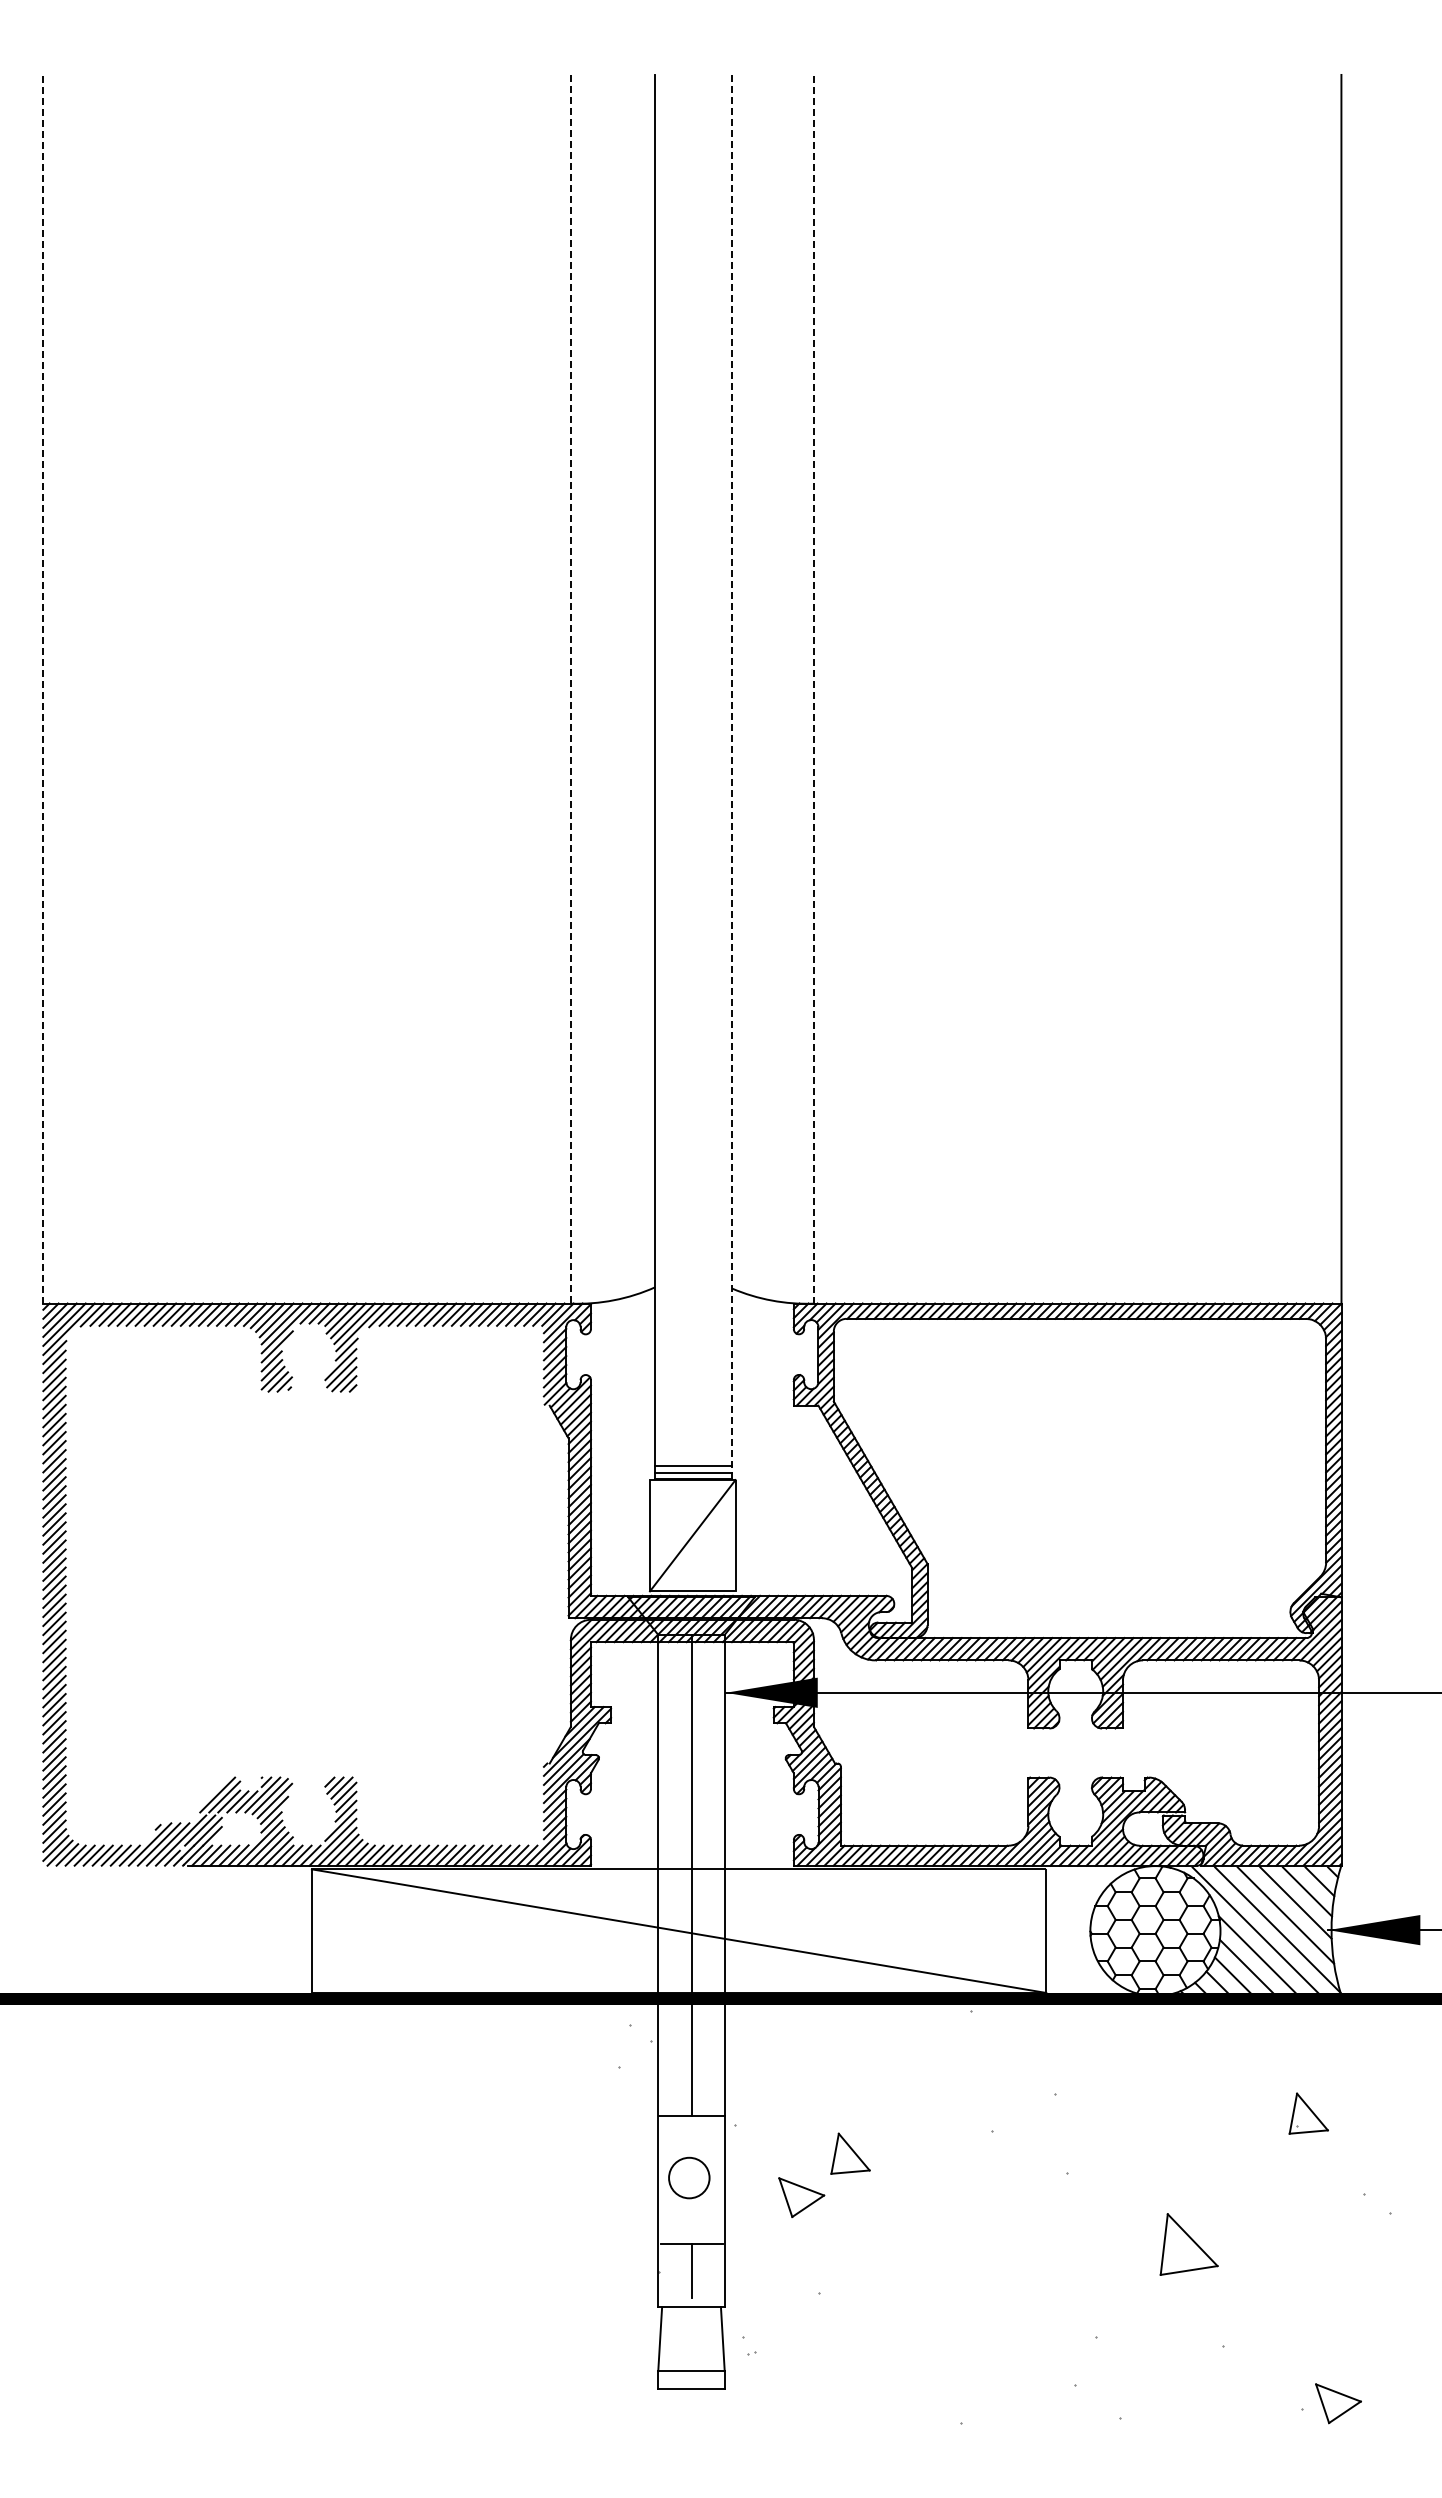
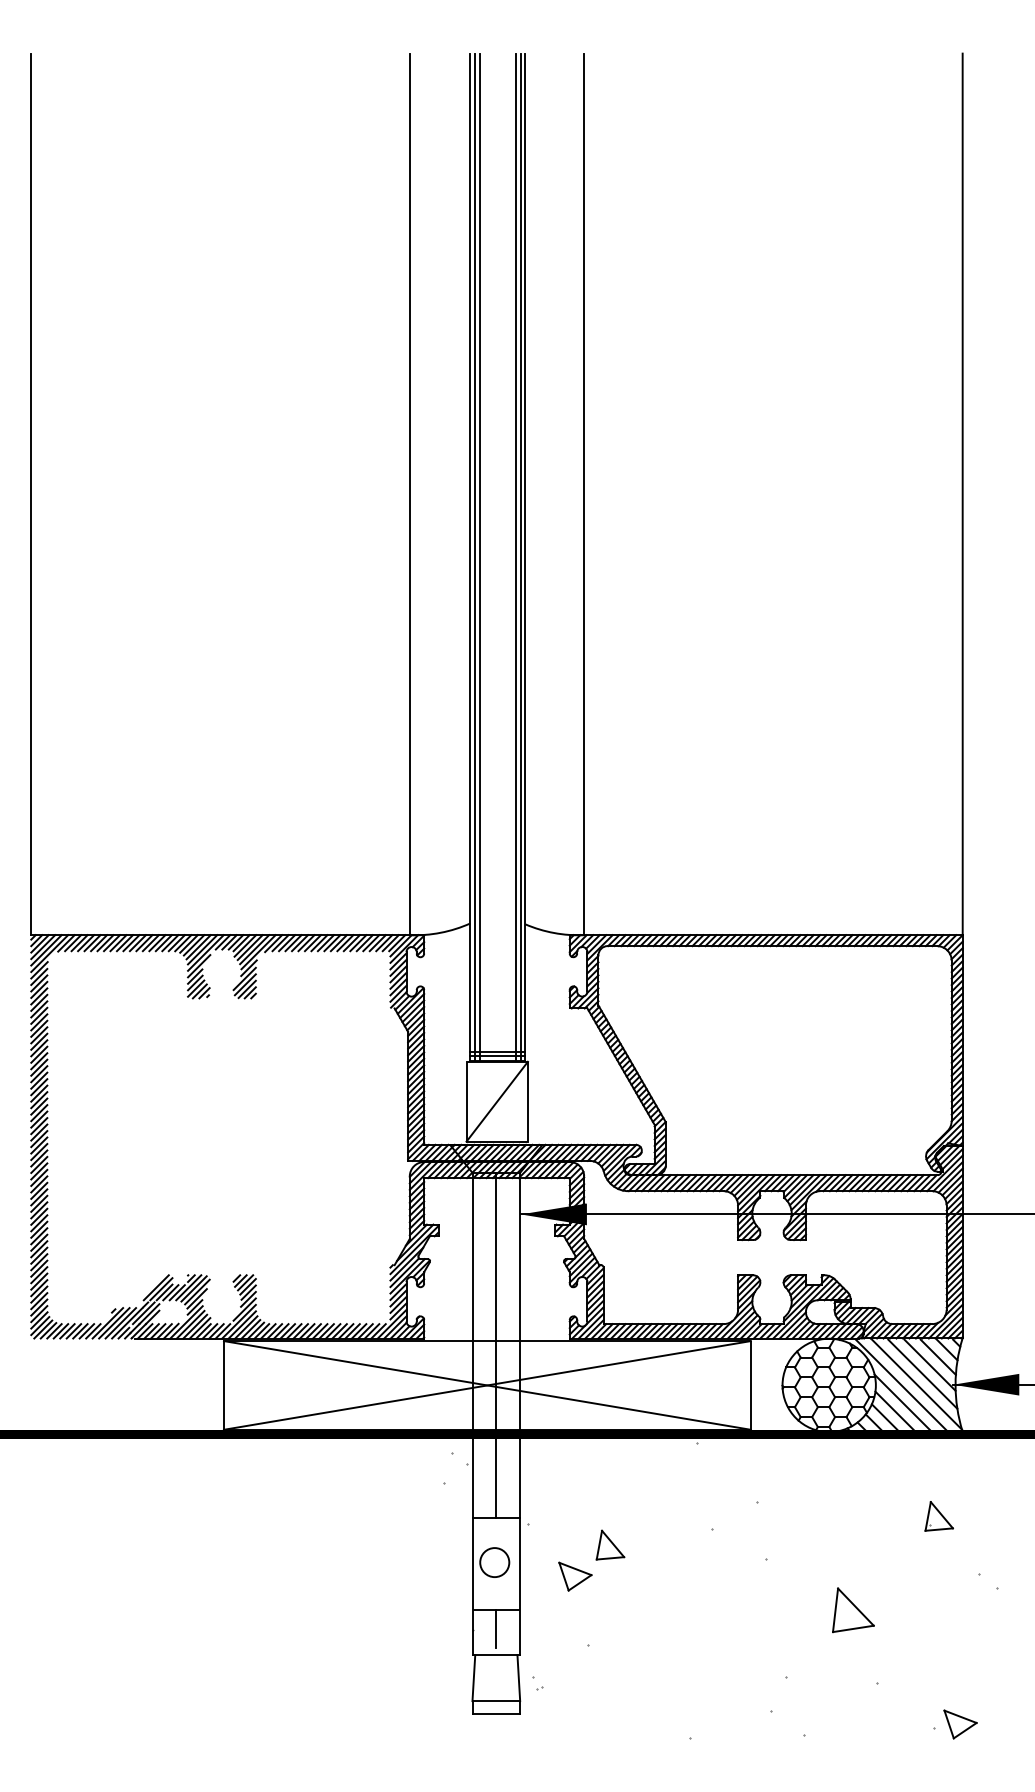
line: (43, 688) -> (31, 493), dashed -> solid
line: (813, 688) -> (583, 493), dashed -> solid
line: (570, 689) -> (409, 494), dashed -> solid
line: (661, 776) -> (474, 556), added
line: (668, 776) -> (479, 556), added
line: (719, 776) -> (516, 556), added
line: (725, 776) -> (520, 556), added
line: (732, 776) -> (525, 556), dashed -> solid
line: (678, 1930) -> (487, 1384), added

